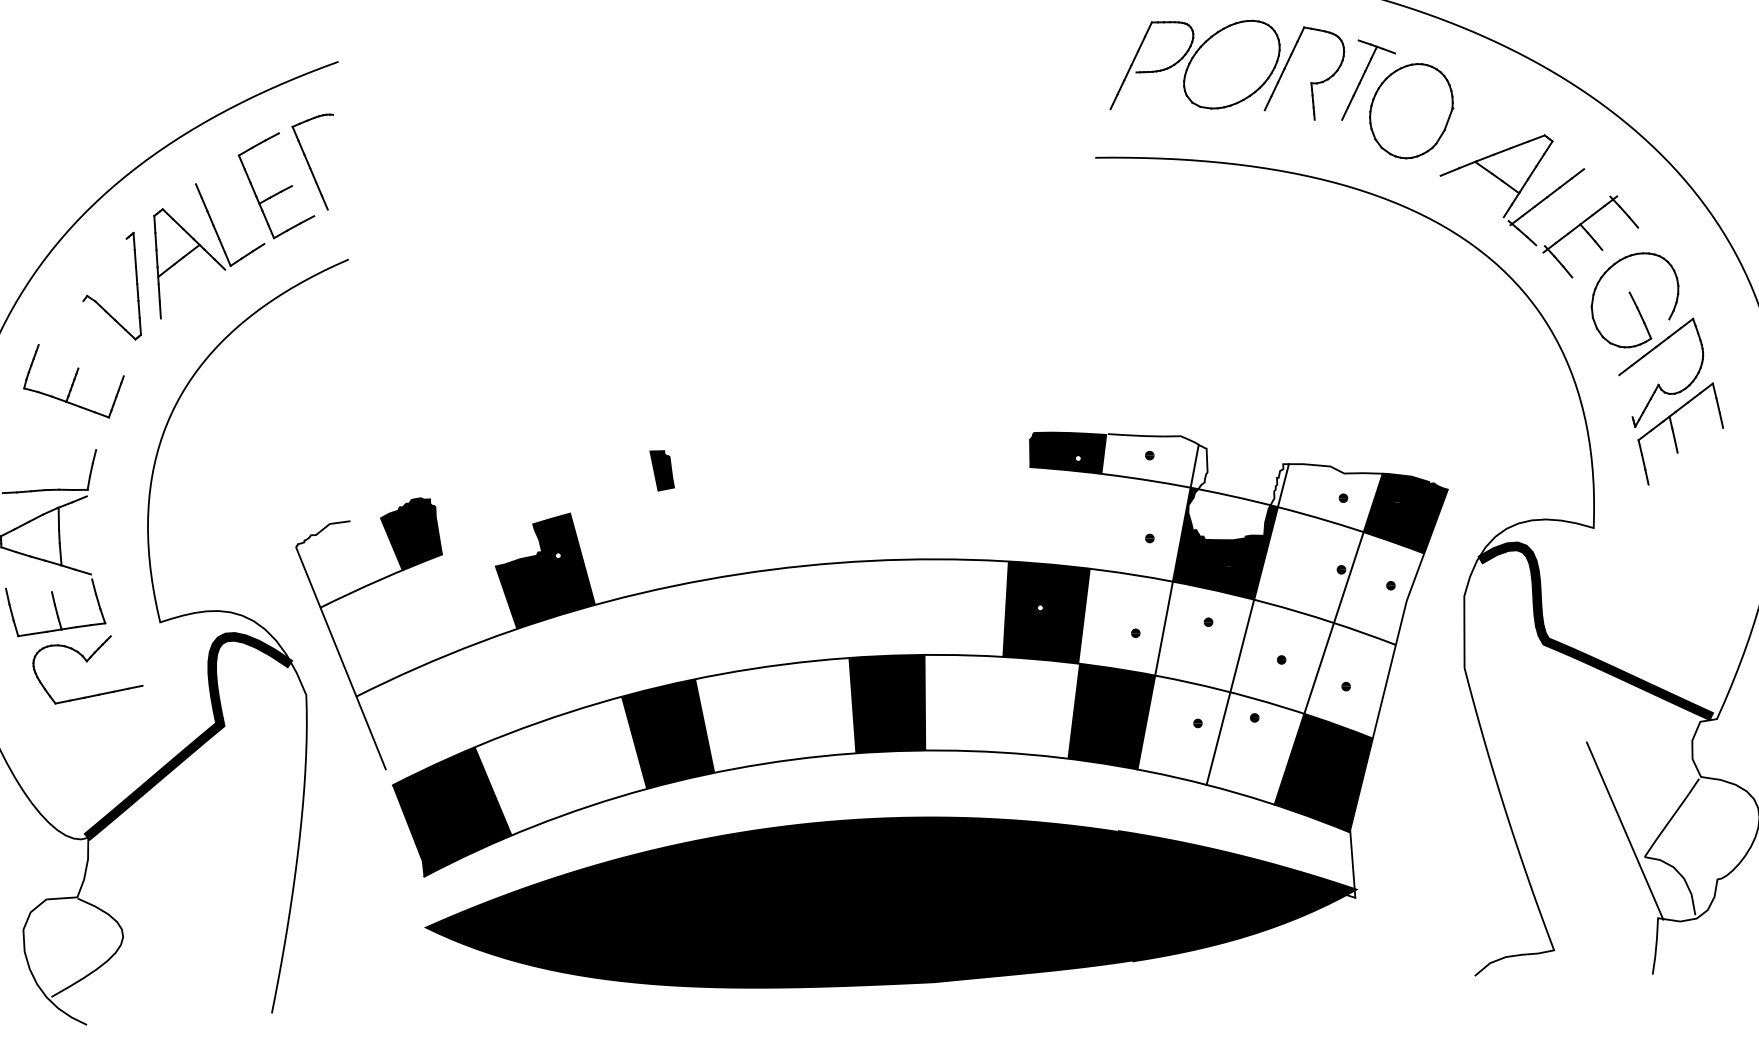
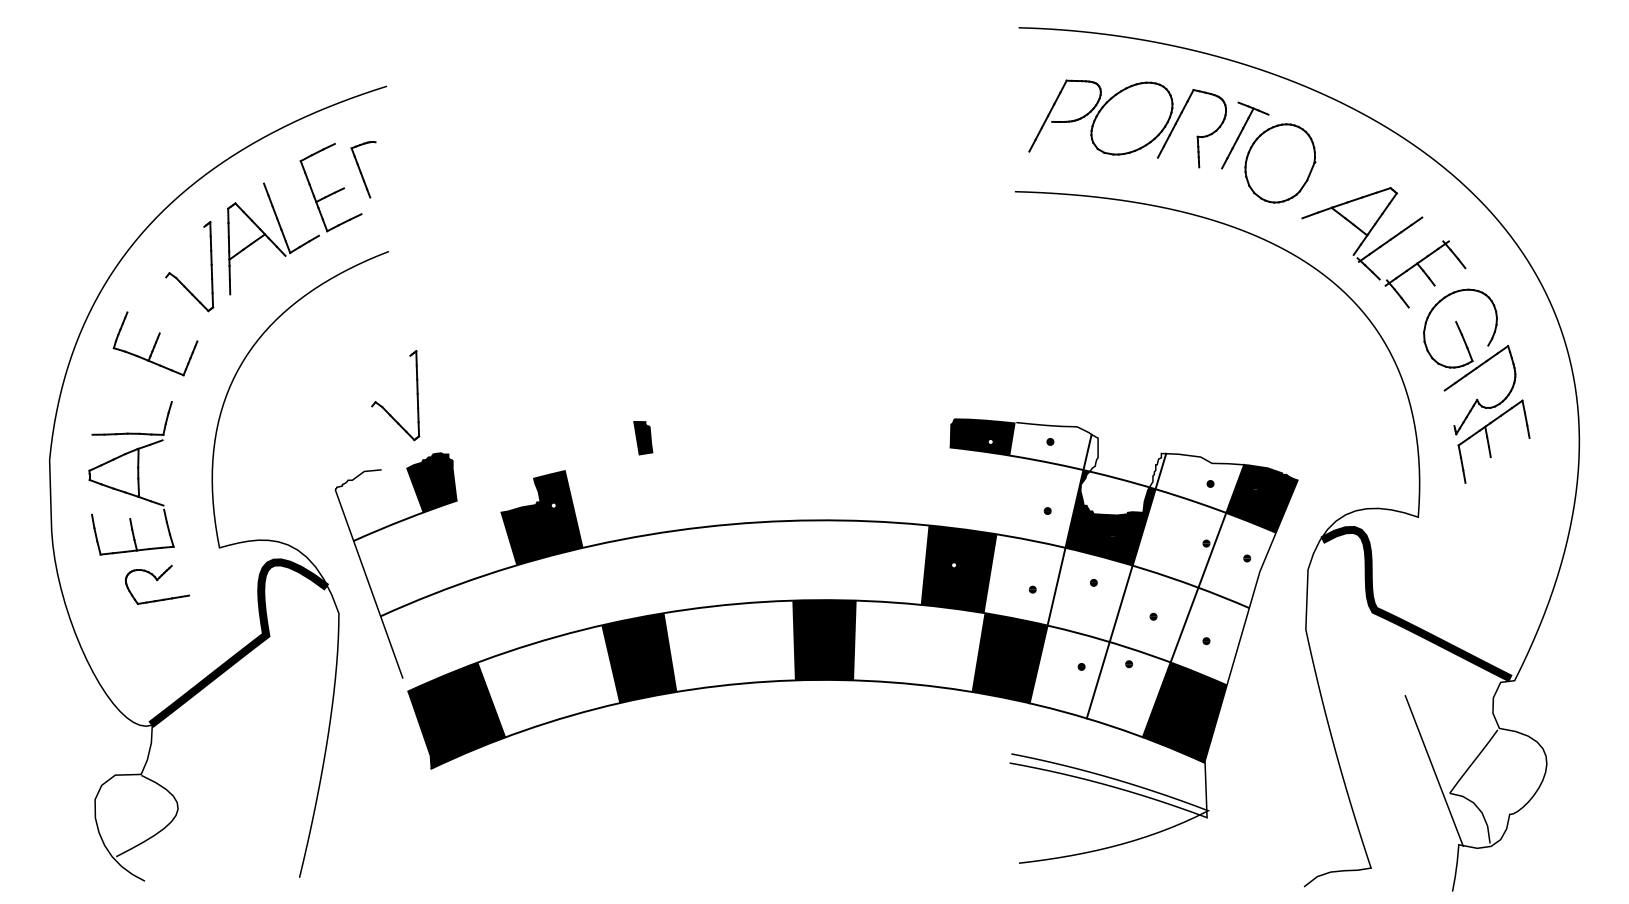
part: (314, 162) -> (363, 169), size x0.7
part: (349, 445) -> (383, 406), added
part: (87, 669) -> (157, 584), size x0.7
fill: (889, 900) -> (818, 804), removed

